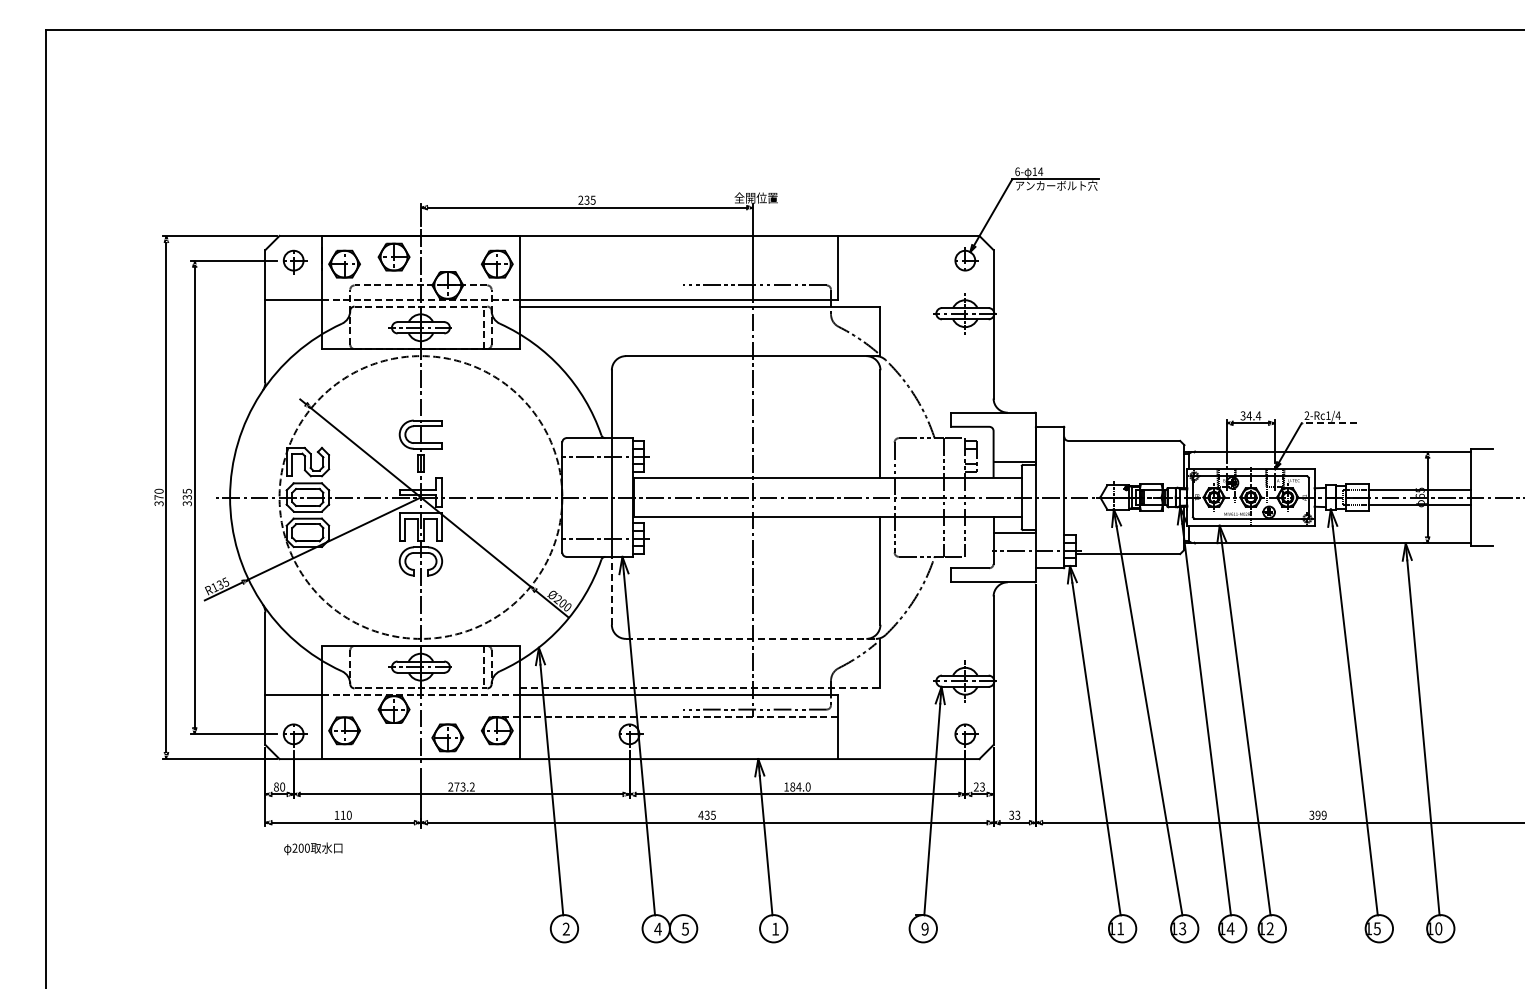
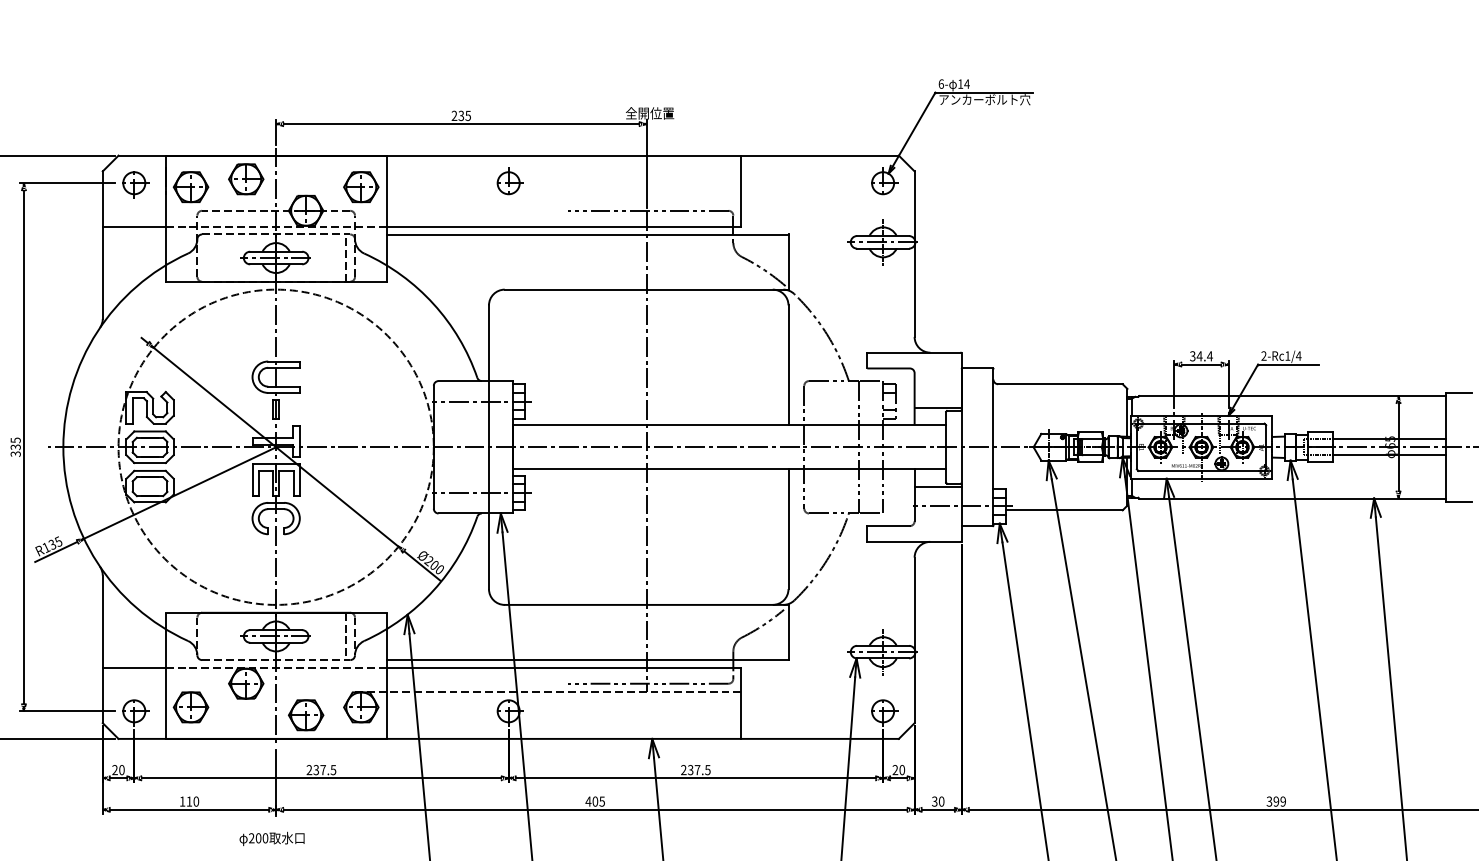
part: (630, 259) -> (509, 181), added
line: (1328, 423) -> (1288, 364), dashed -> solid
line: (611, 590) -> (488, 550), dashed -> solid
line: (753, 638) -> (646, 604), dashed -> solid
line: (700, 688) -> (587, 660), dashed -> solid
text: (276, 786) -> (115, 769), 80 -> 20
text: (464, 786) -> (324, 769), 273.2 -> 237.5
text: (797, 786) -> (695, 769), 184.0 -> 237.5
text: (982, 786) -> (902, 769), 23 -> 20
text: (706, 814) -> (594, 800), 435 -> 405
text: (1017, 815) -> (941, 801), 33 -> 30
text: (313, 848) -> (272, 838), moved

